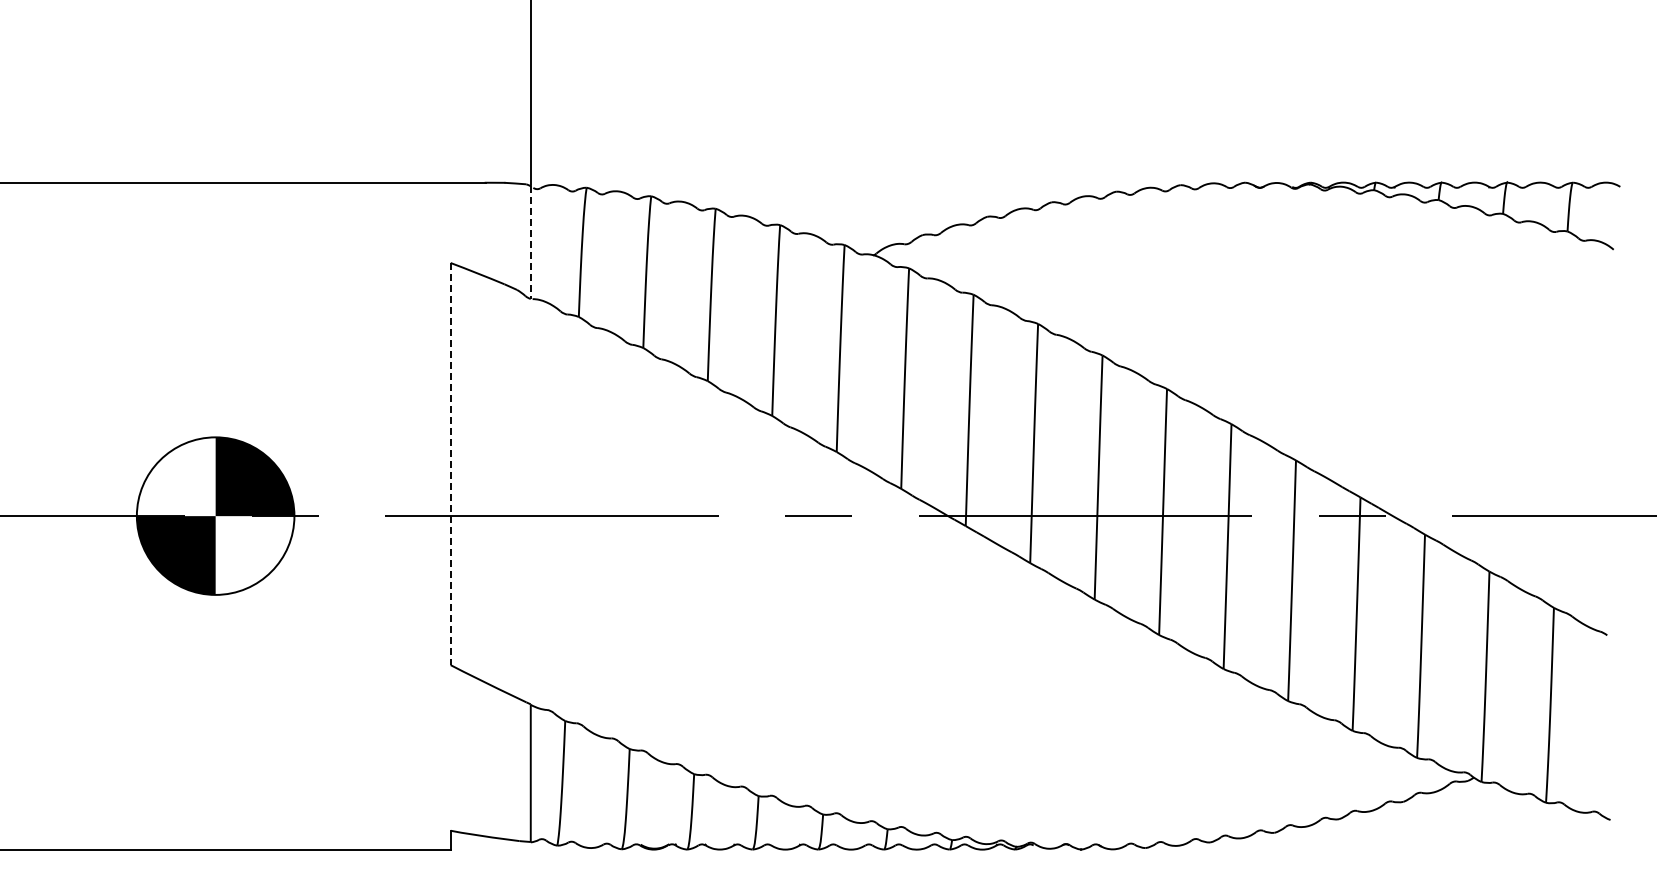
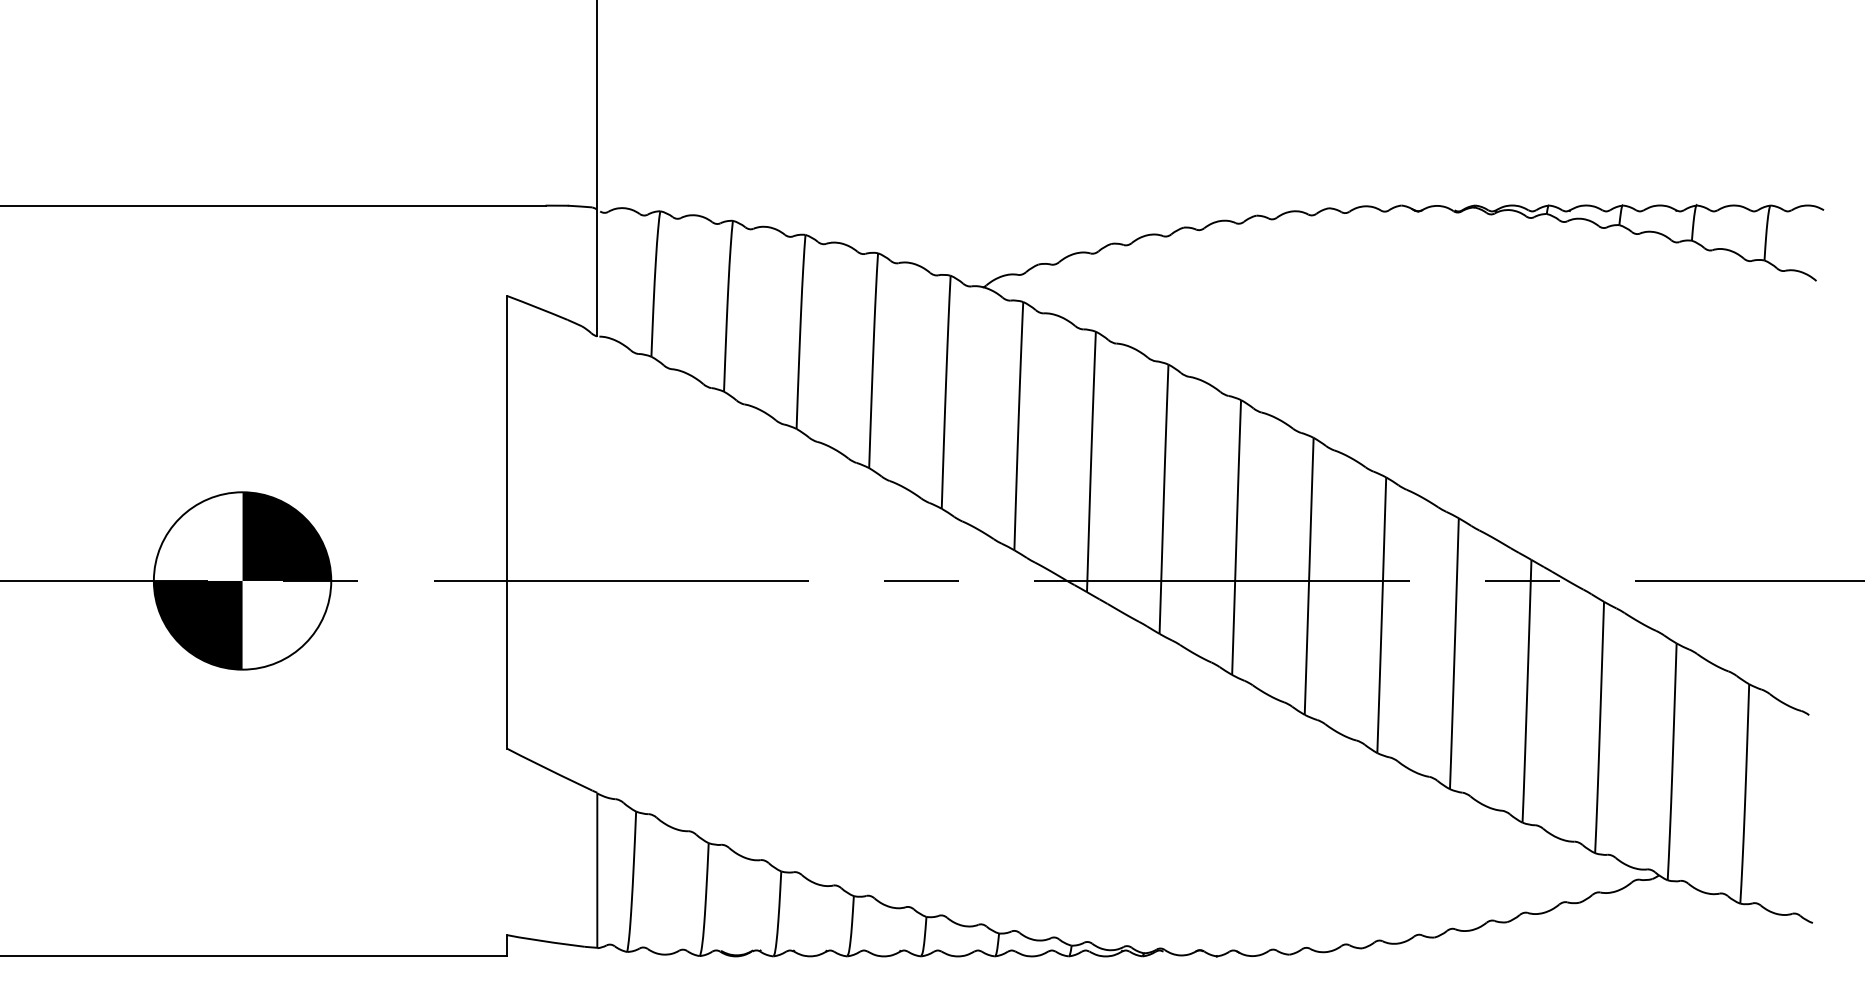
line: (530, 243) -> (597, 274), dashed -> solid
line: (450, 464) -> (506, 522), dashed -> solid

